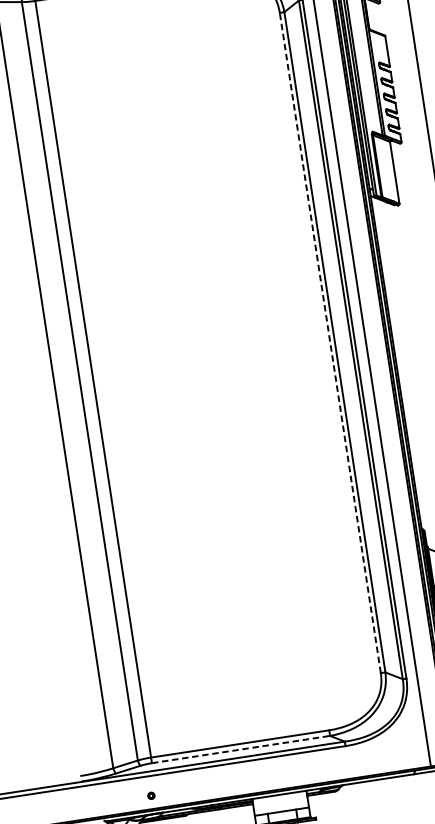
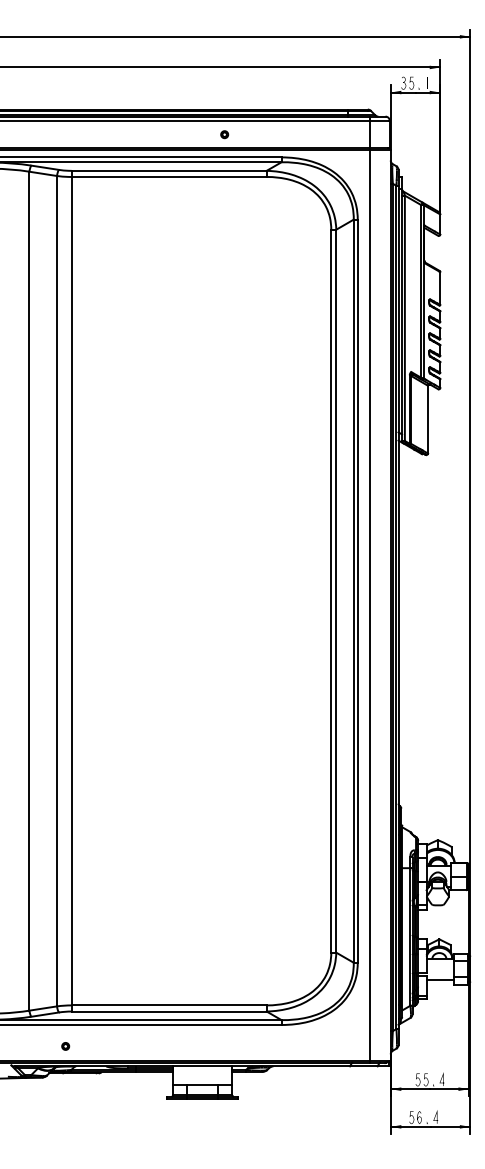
line: (330, 342) -> (331, 590), dashed -> solid
line: (241, 749) -> (169, 1011), dashed -> solid

